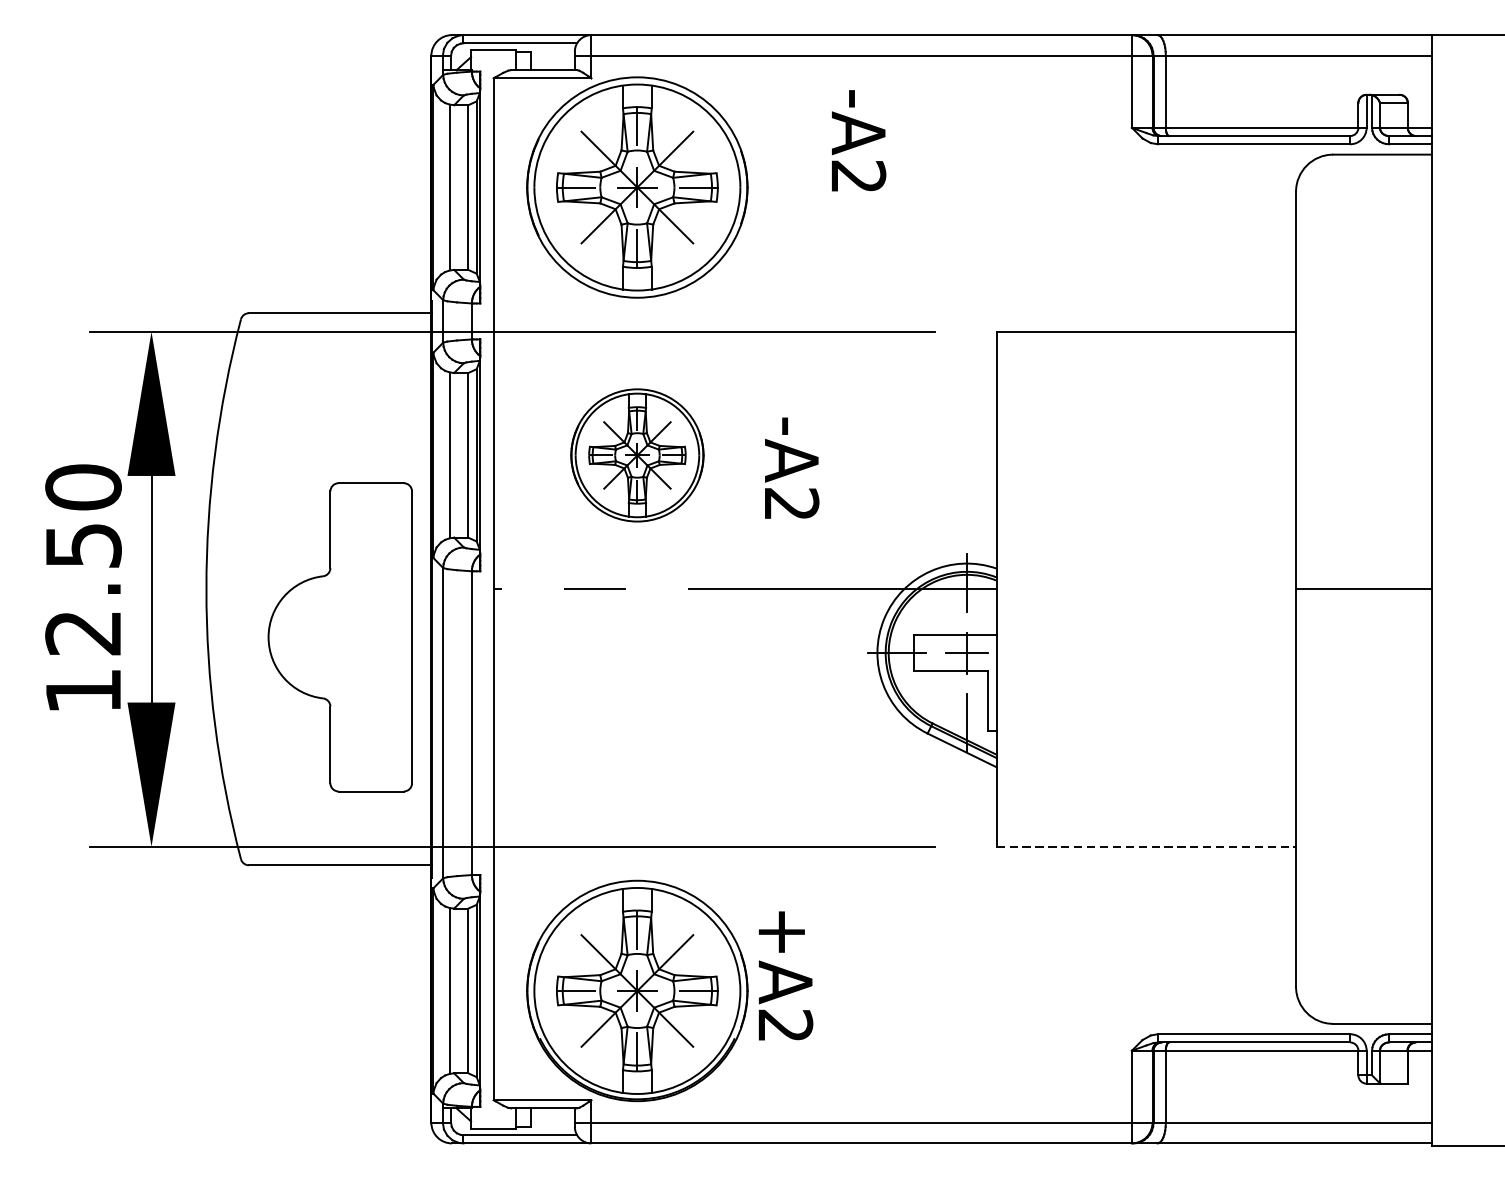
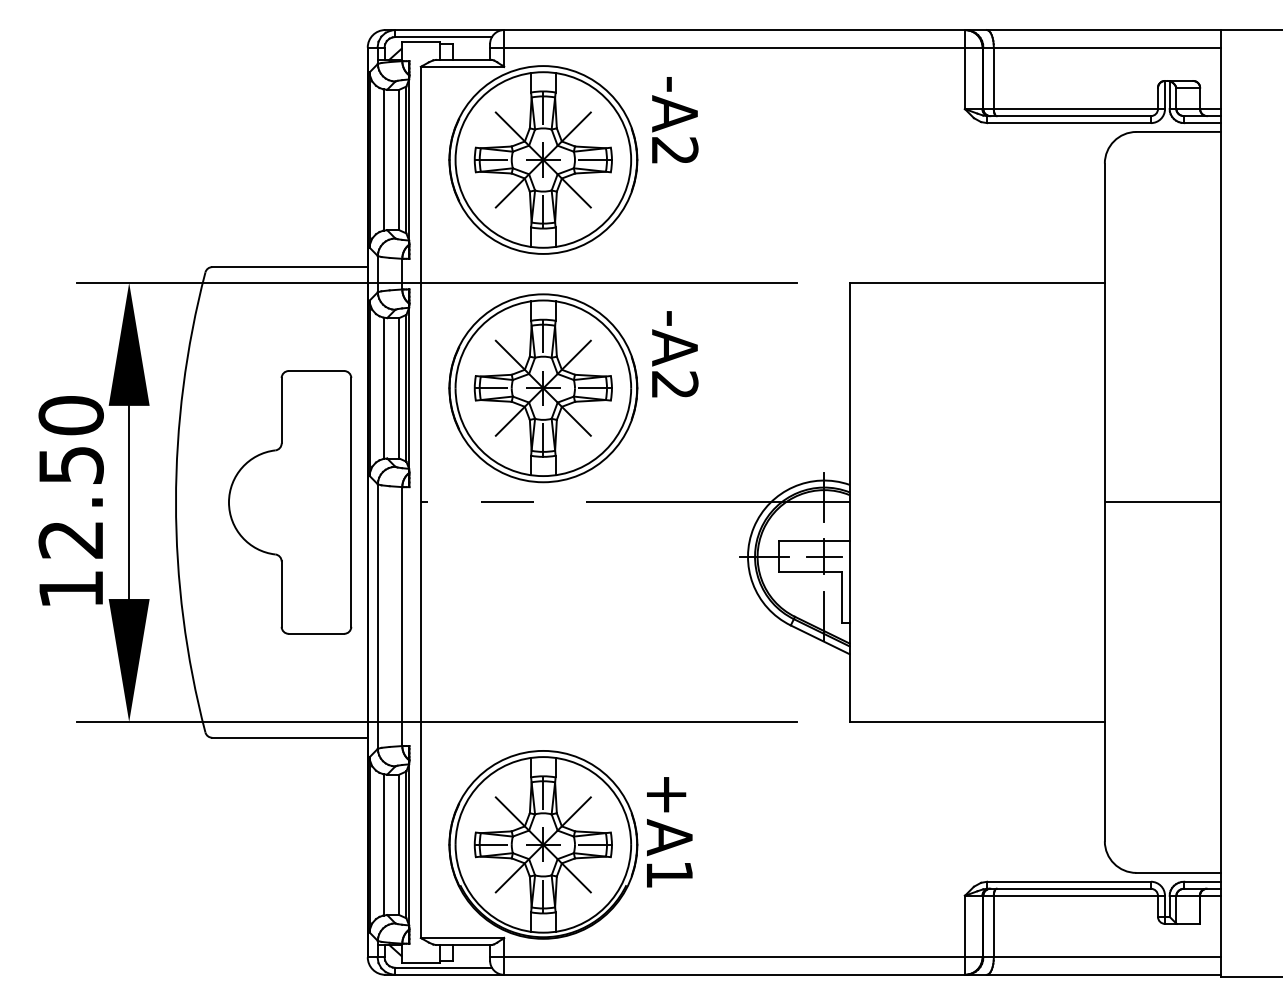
text: (859, 141) -> (675, 120), moved
part: (637, 455) -> (543, 388), size x1.67
text: (792, 468) -> (675, 354), moved
part: (340, 637) -> (290, 502), moved
line: (1146, 846) -> (977, 721), dashed -> solid
text: (786, 1025) -> (670, 874), +A2 -> +A1

